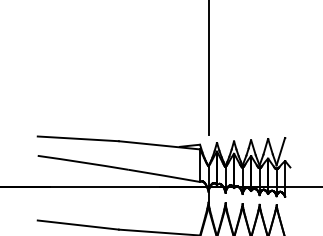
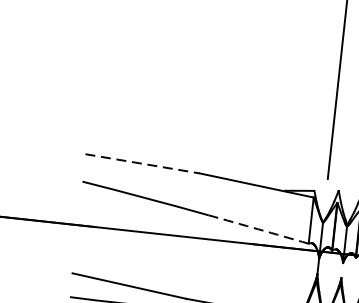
line: (78, 138) -> (142, 163), solid -> dashed
arc: (164, 175) -> (259, 229), solid -> dashed

